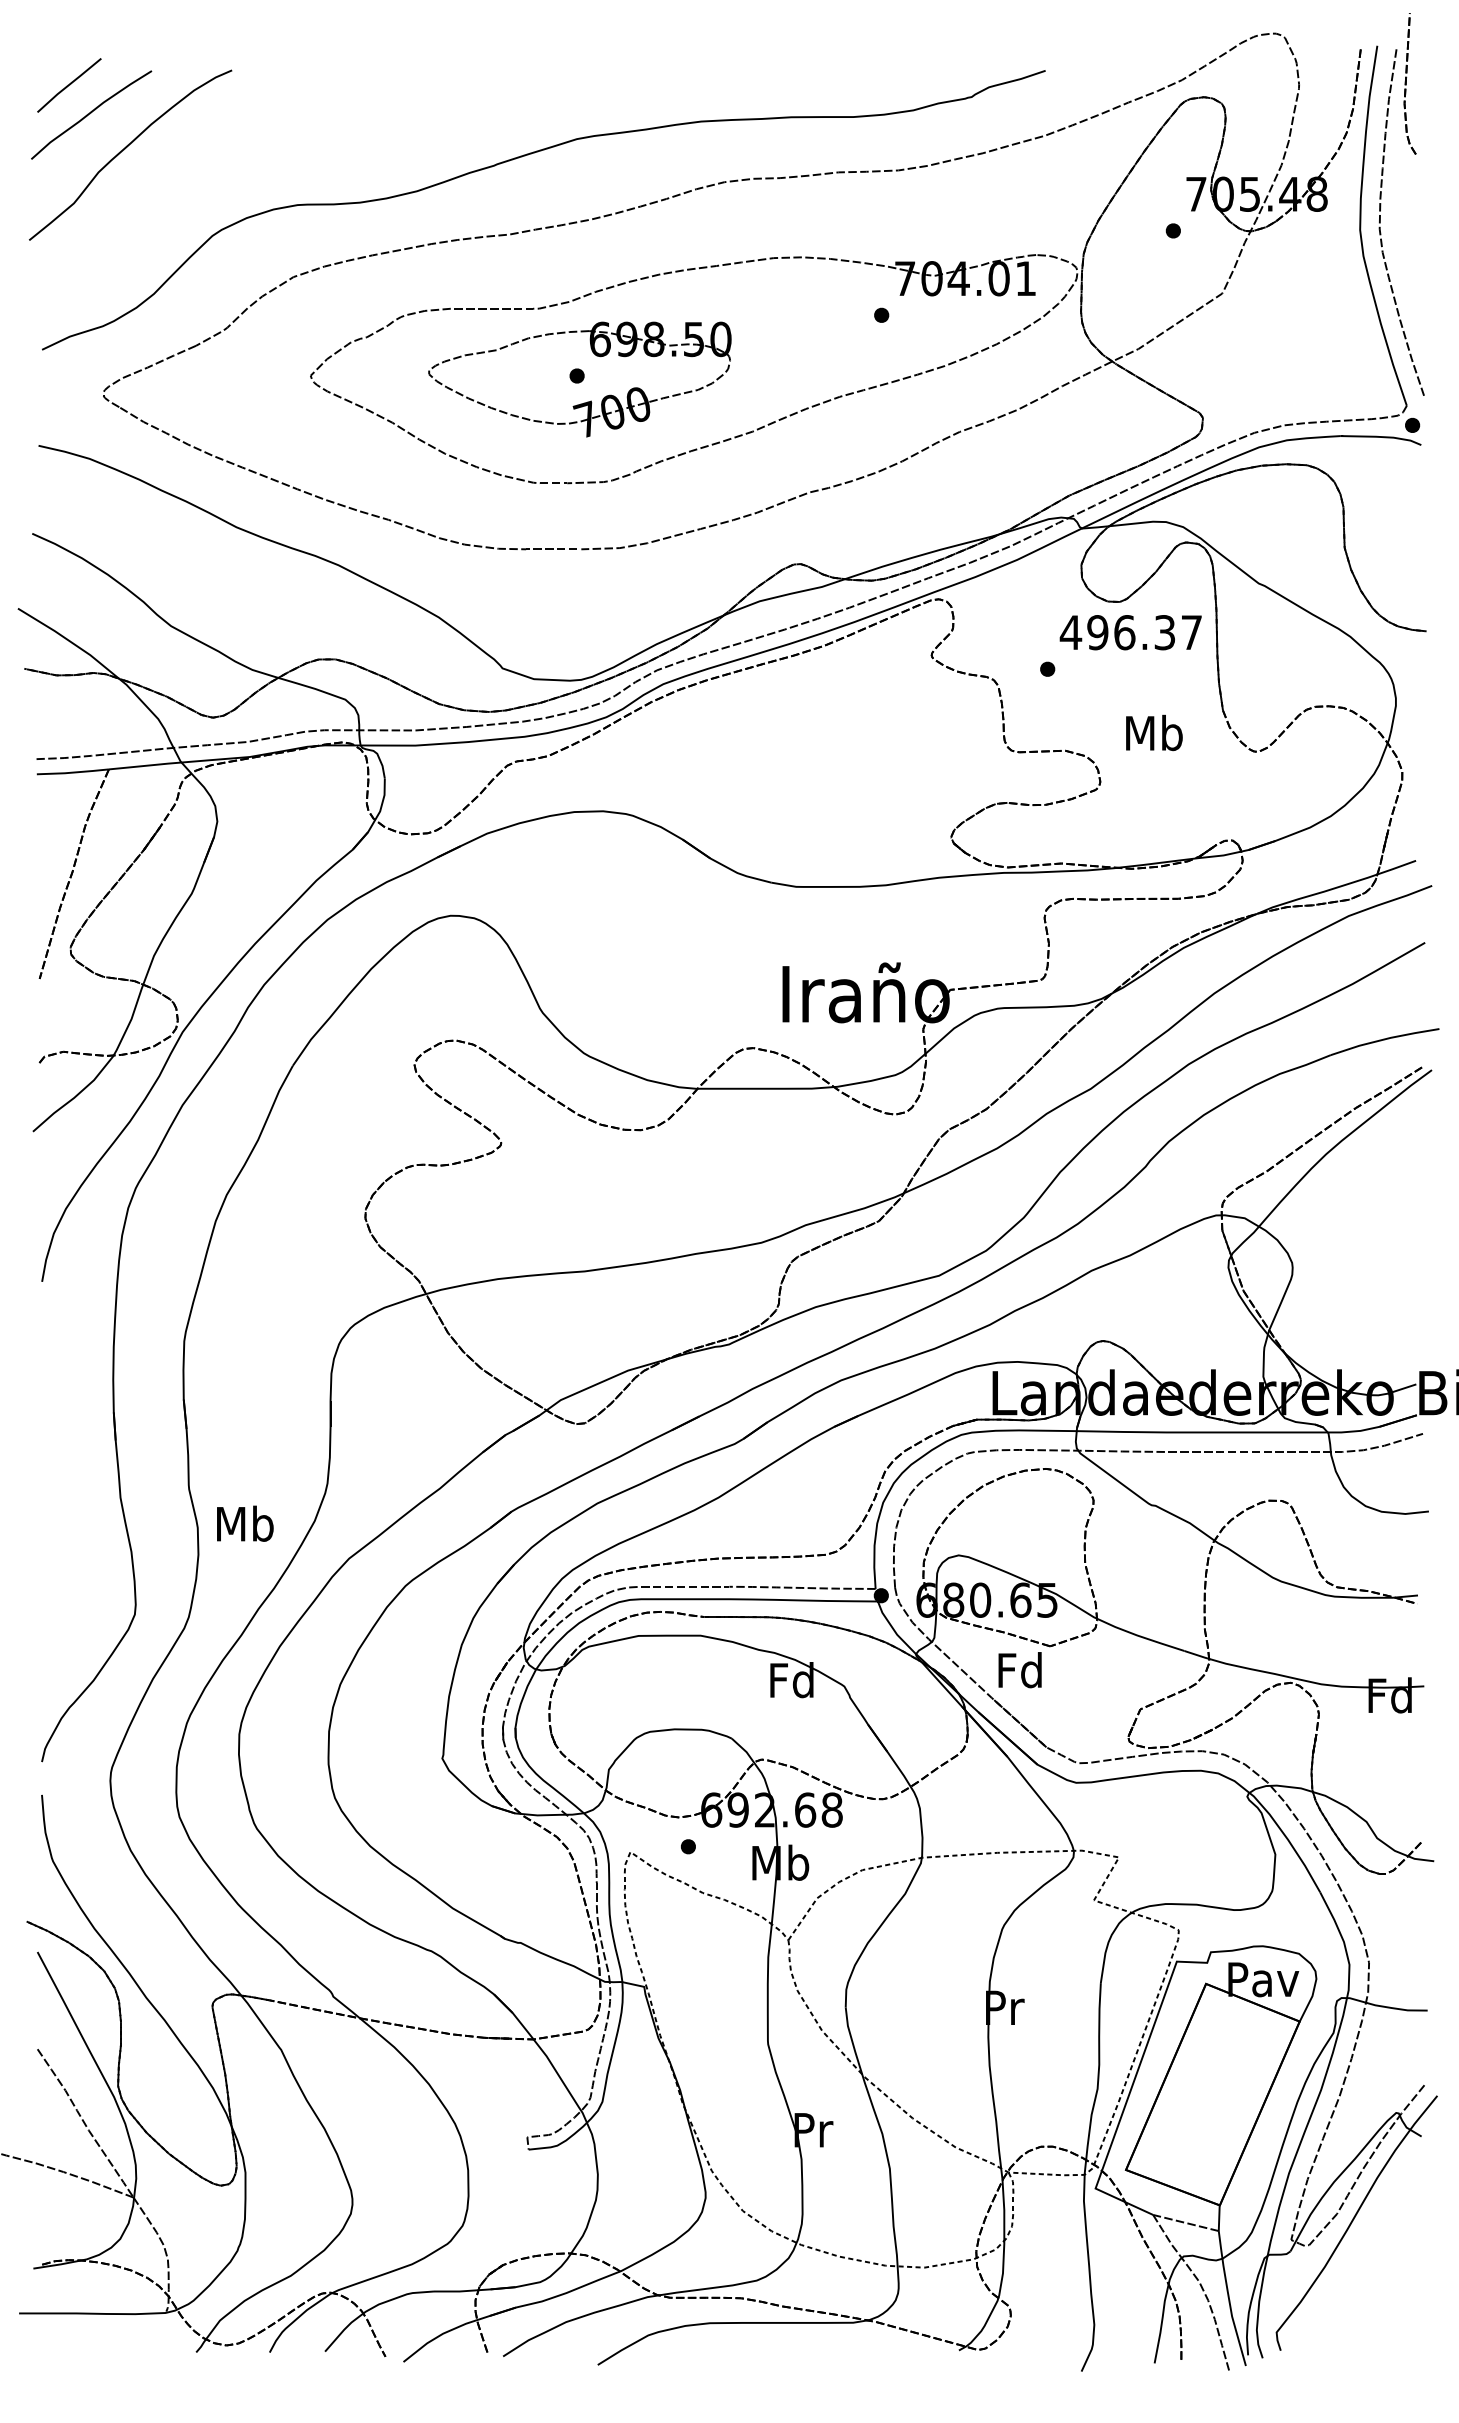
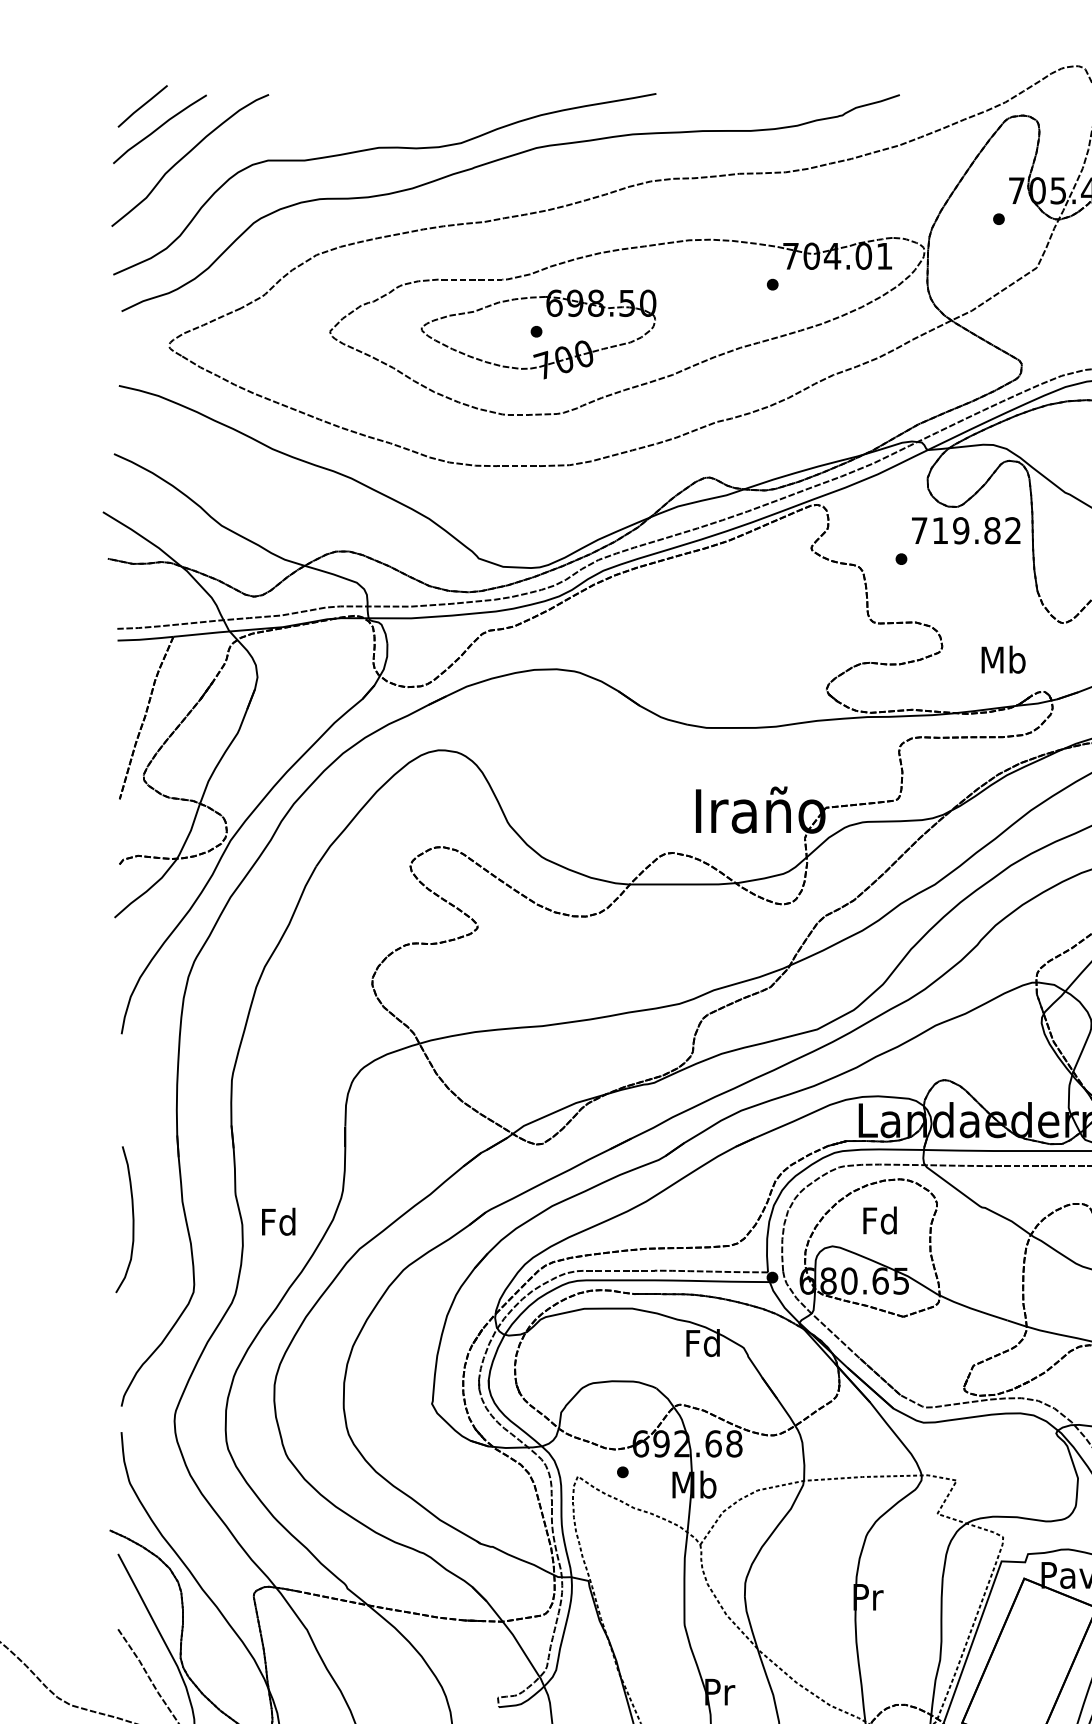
curve: (381, 139) -> (384, 148), added
text: (1130, 632) -> (965, 530), 496.37 -> 719.82
text: (1154, 732) -> (1003, 659), moved
curve: (56, 1520) -> (132, 1219), added
text: (245, 1523) -> (279, 1221), Mb -> Fd
text: (1019, 1670) -> (879, 1220), moved

